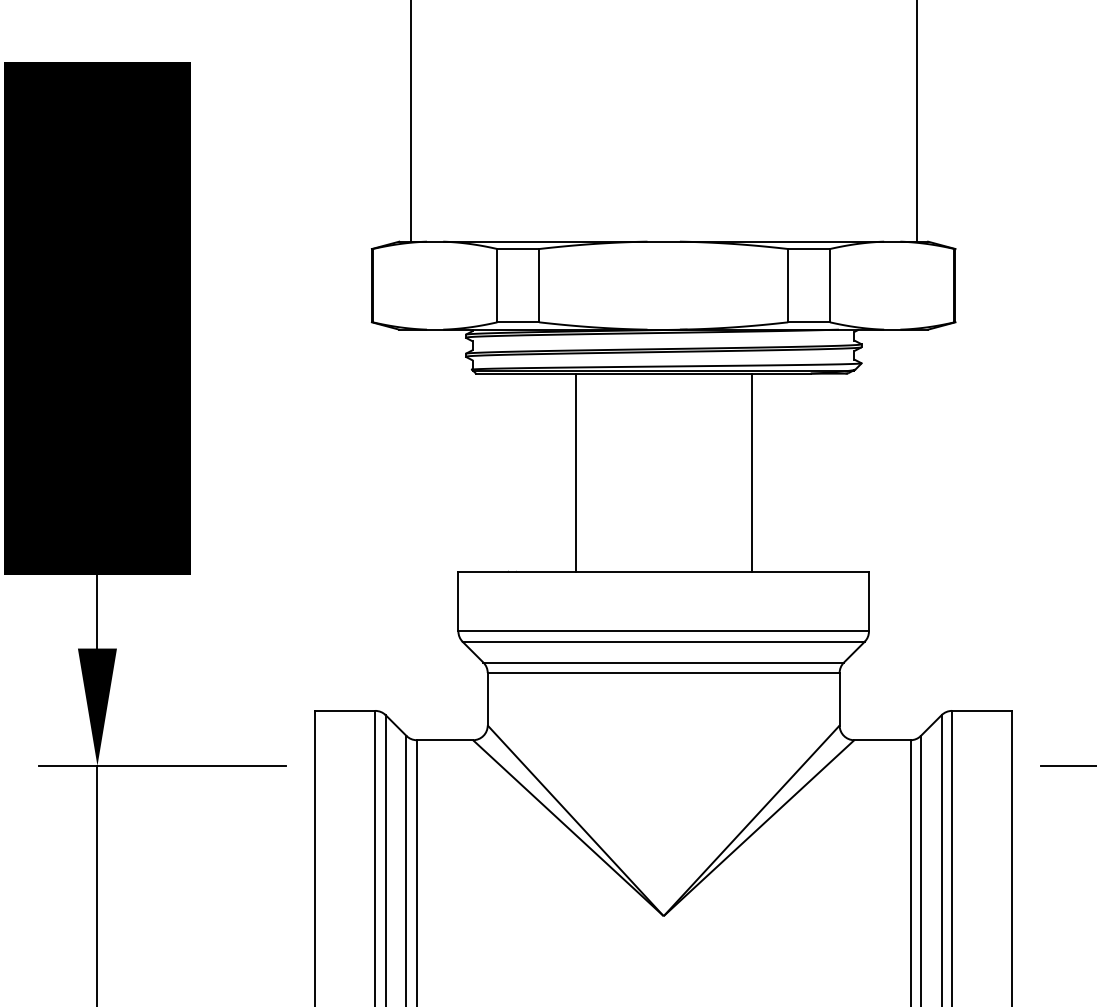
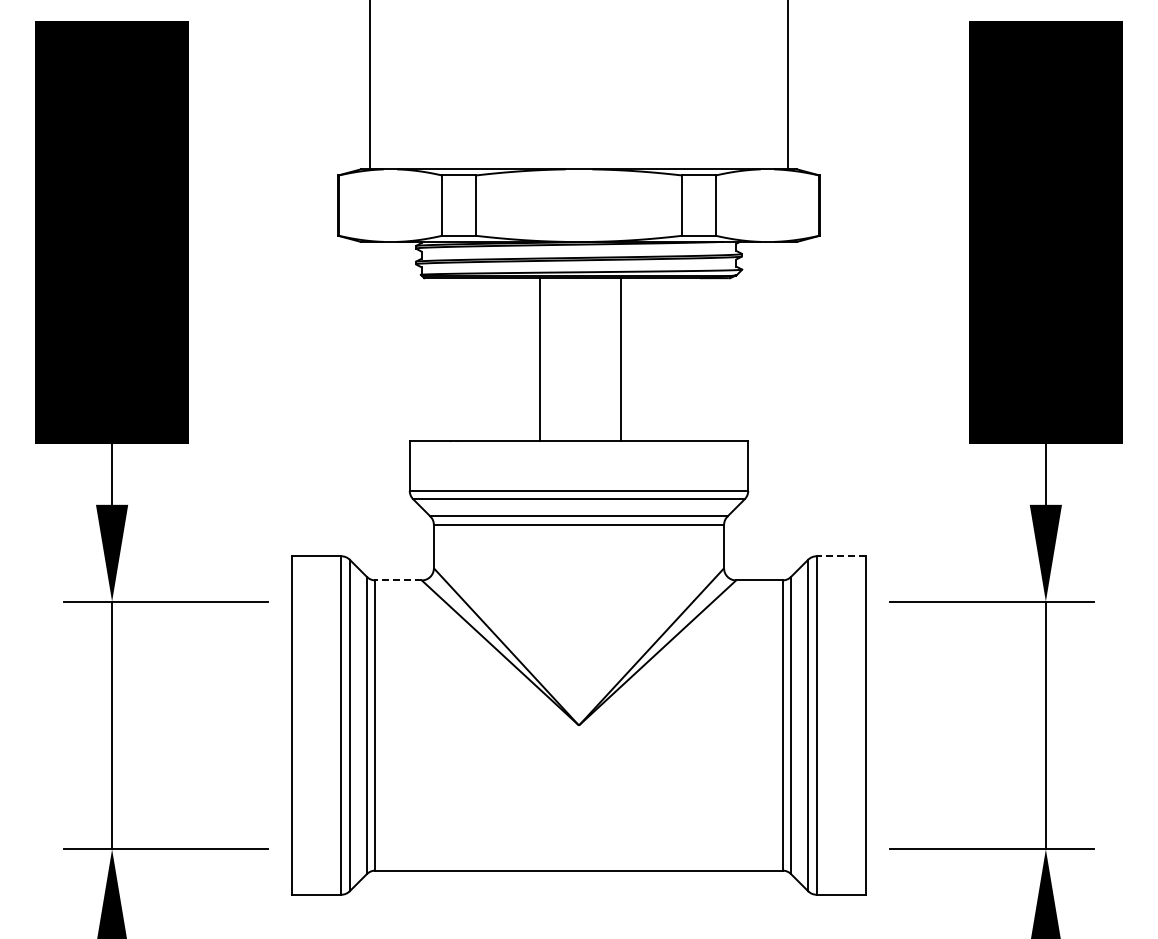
line: (575, 472) -> (540, 359), moved
line: (751, 472) -> (620, 359), moved
line: (982, 711) -> (841, 556), solid -> dashed
line: (444, 740) -> (398, 580), solid -> dashed

